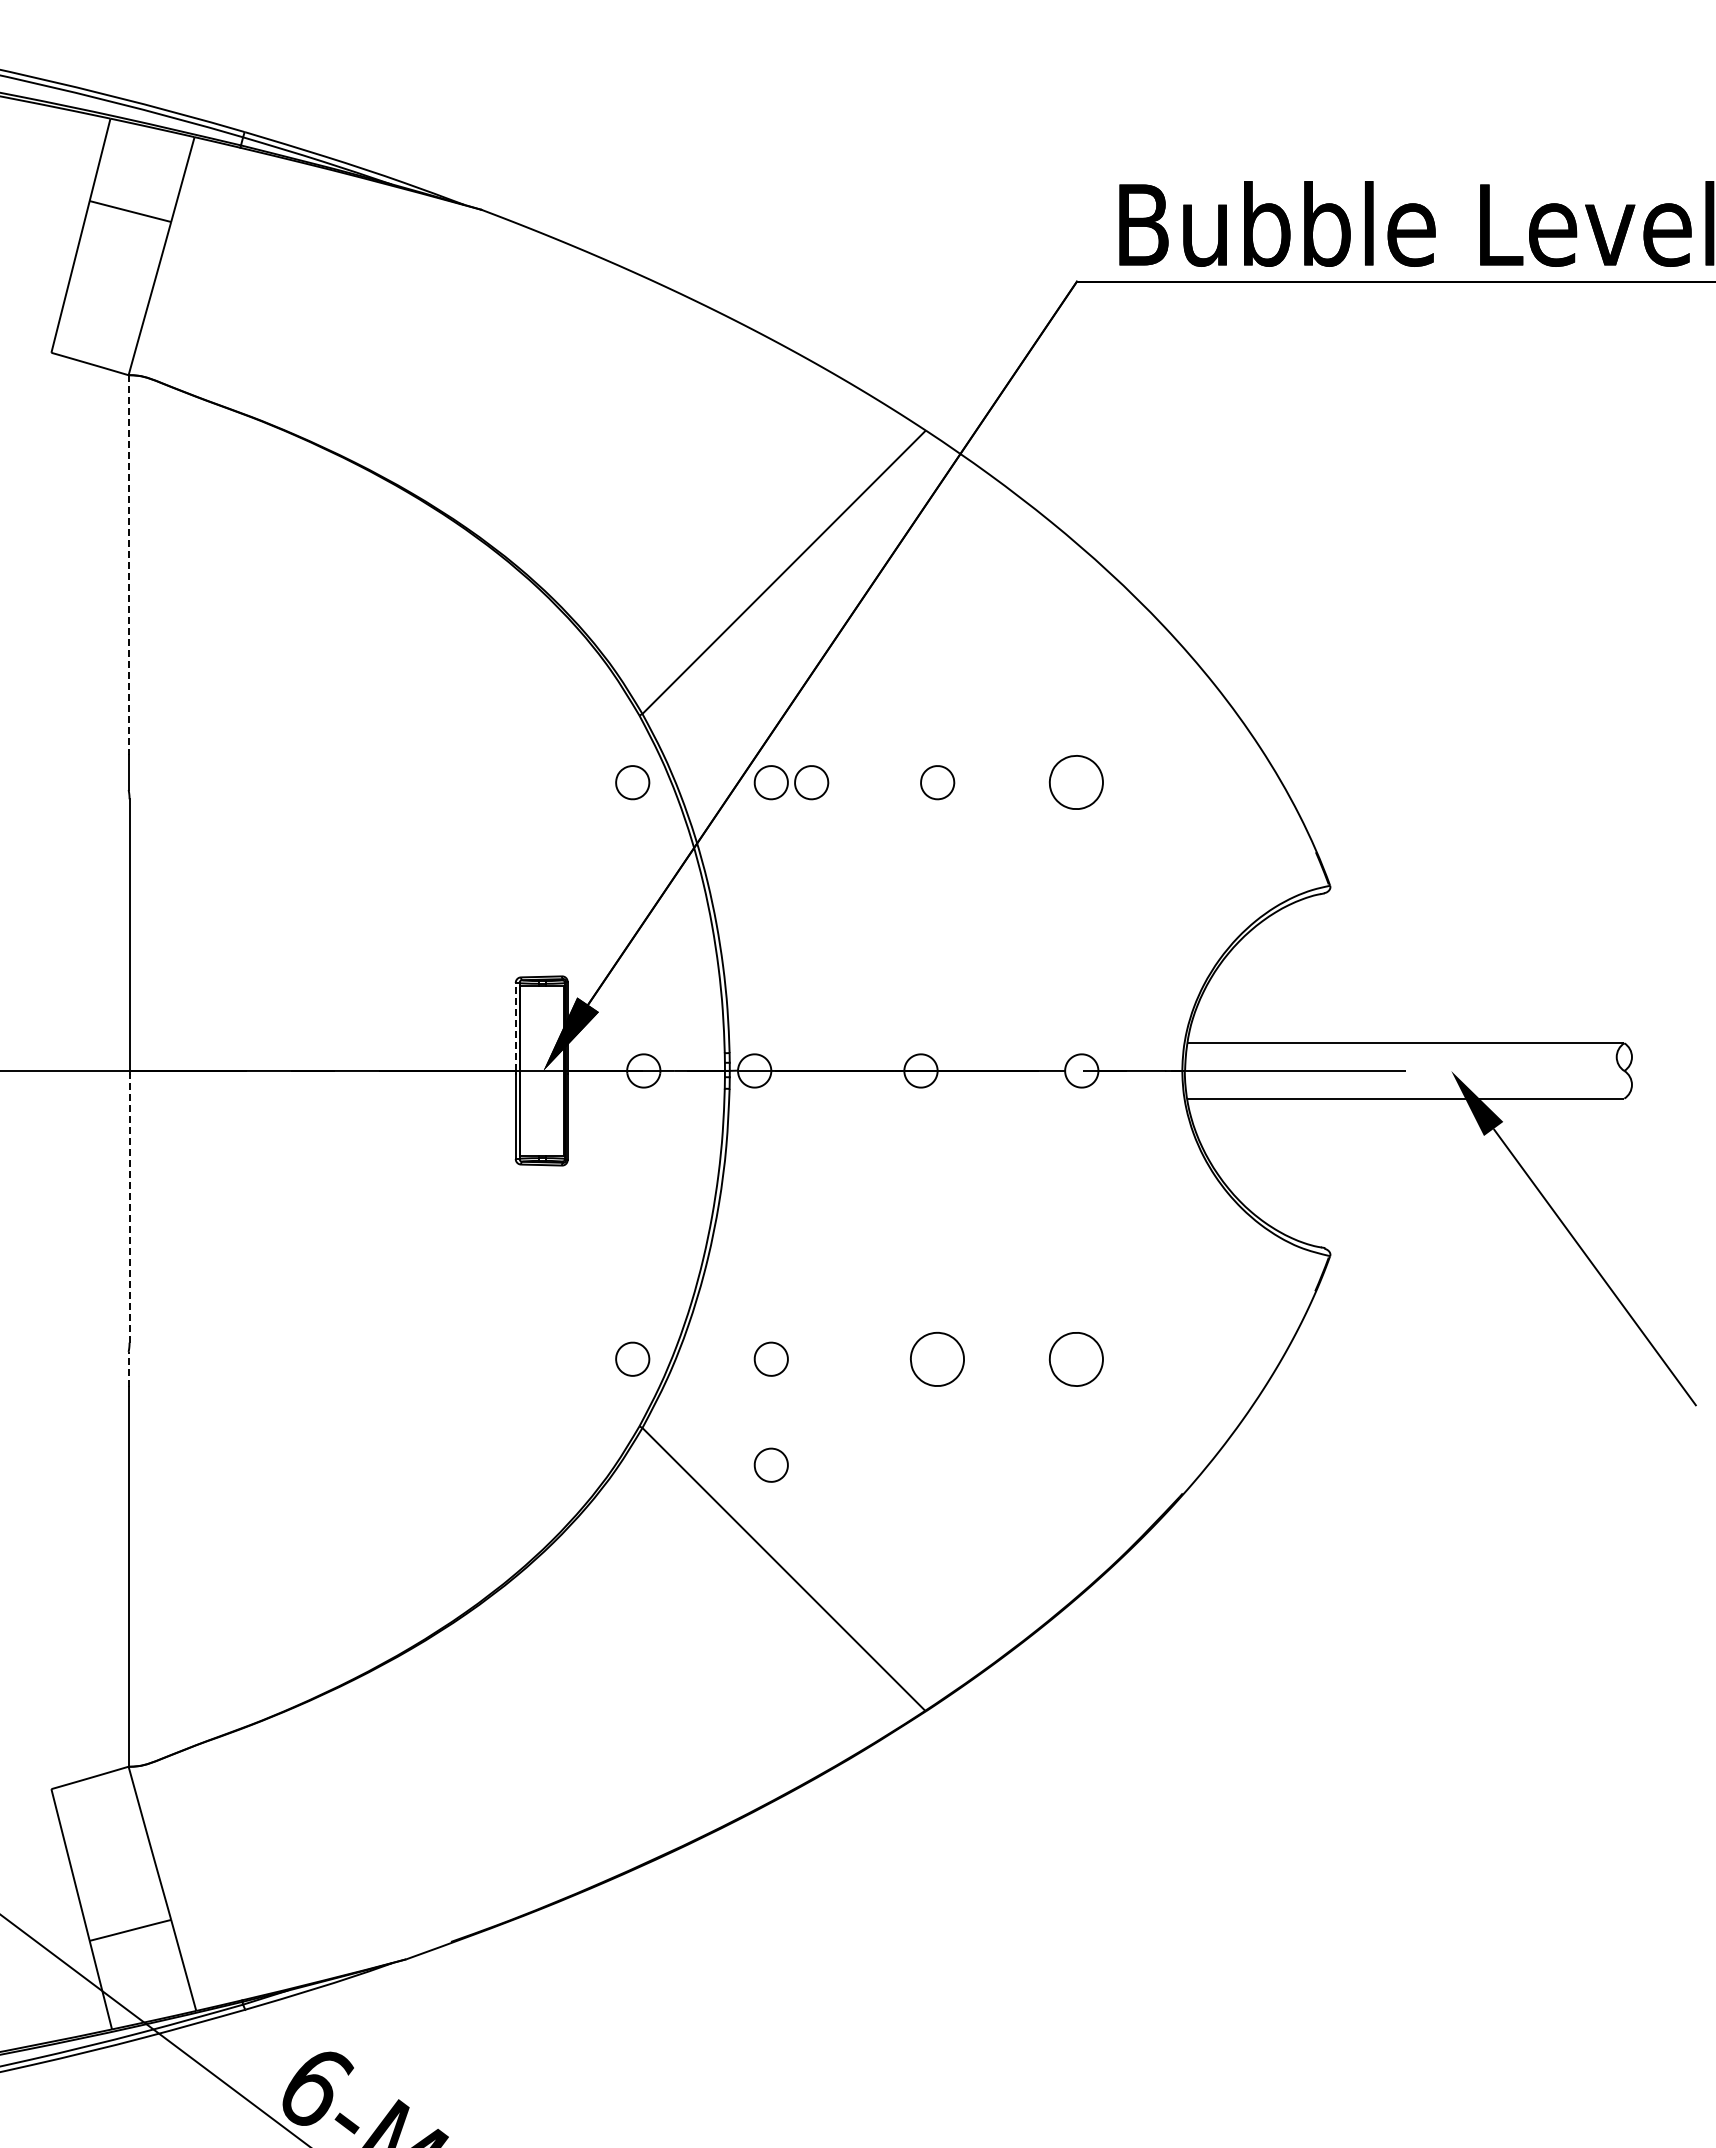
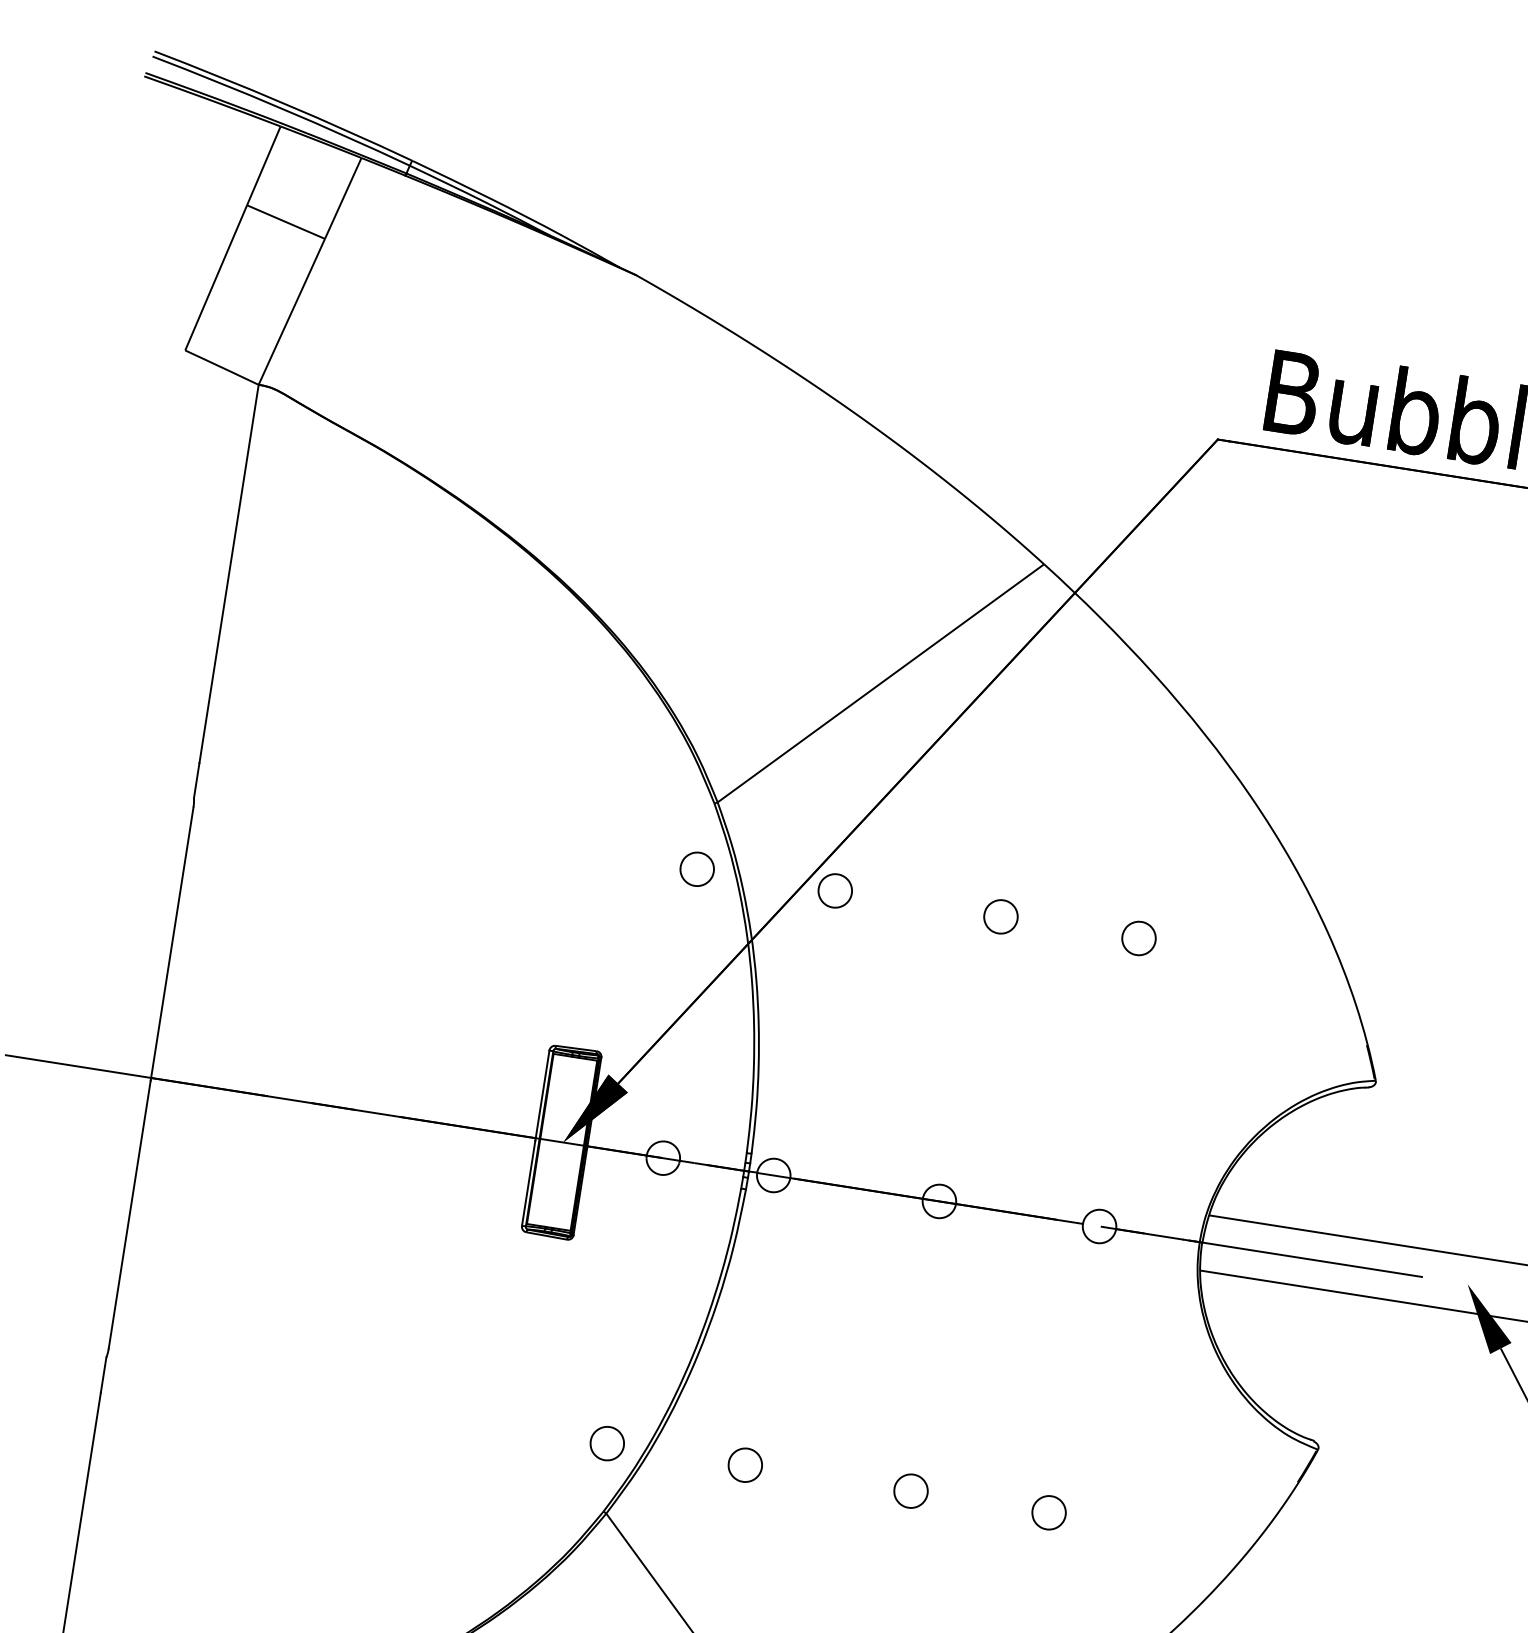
line: (128, 565) -> (228, 574), dashed -> solid
part: (811, 782) -> (875, 897), removed
part: (1075, 782) -> (1138, 938), size x0.62
line: (515, 1027) -> (542, 1094), dashed -> solid
line: (129, 1207) -> (129, 1213), dashed -> solid
part: (937, 1358) -> (911, 1490), size x0.62
part: (1075, 1358) -> (1048, 1511), size x0.62
line: (128, 1369) -> (103, 1375), dashed -> solid
part: (770, 1464) -> (728, 1569), removed

